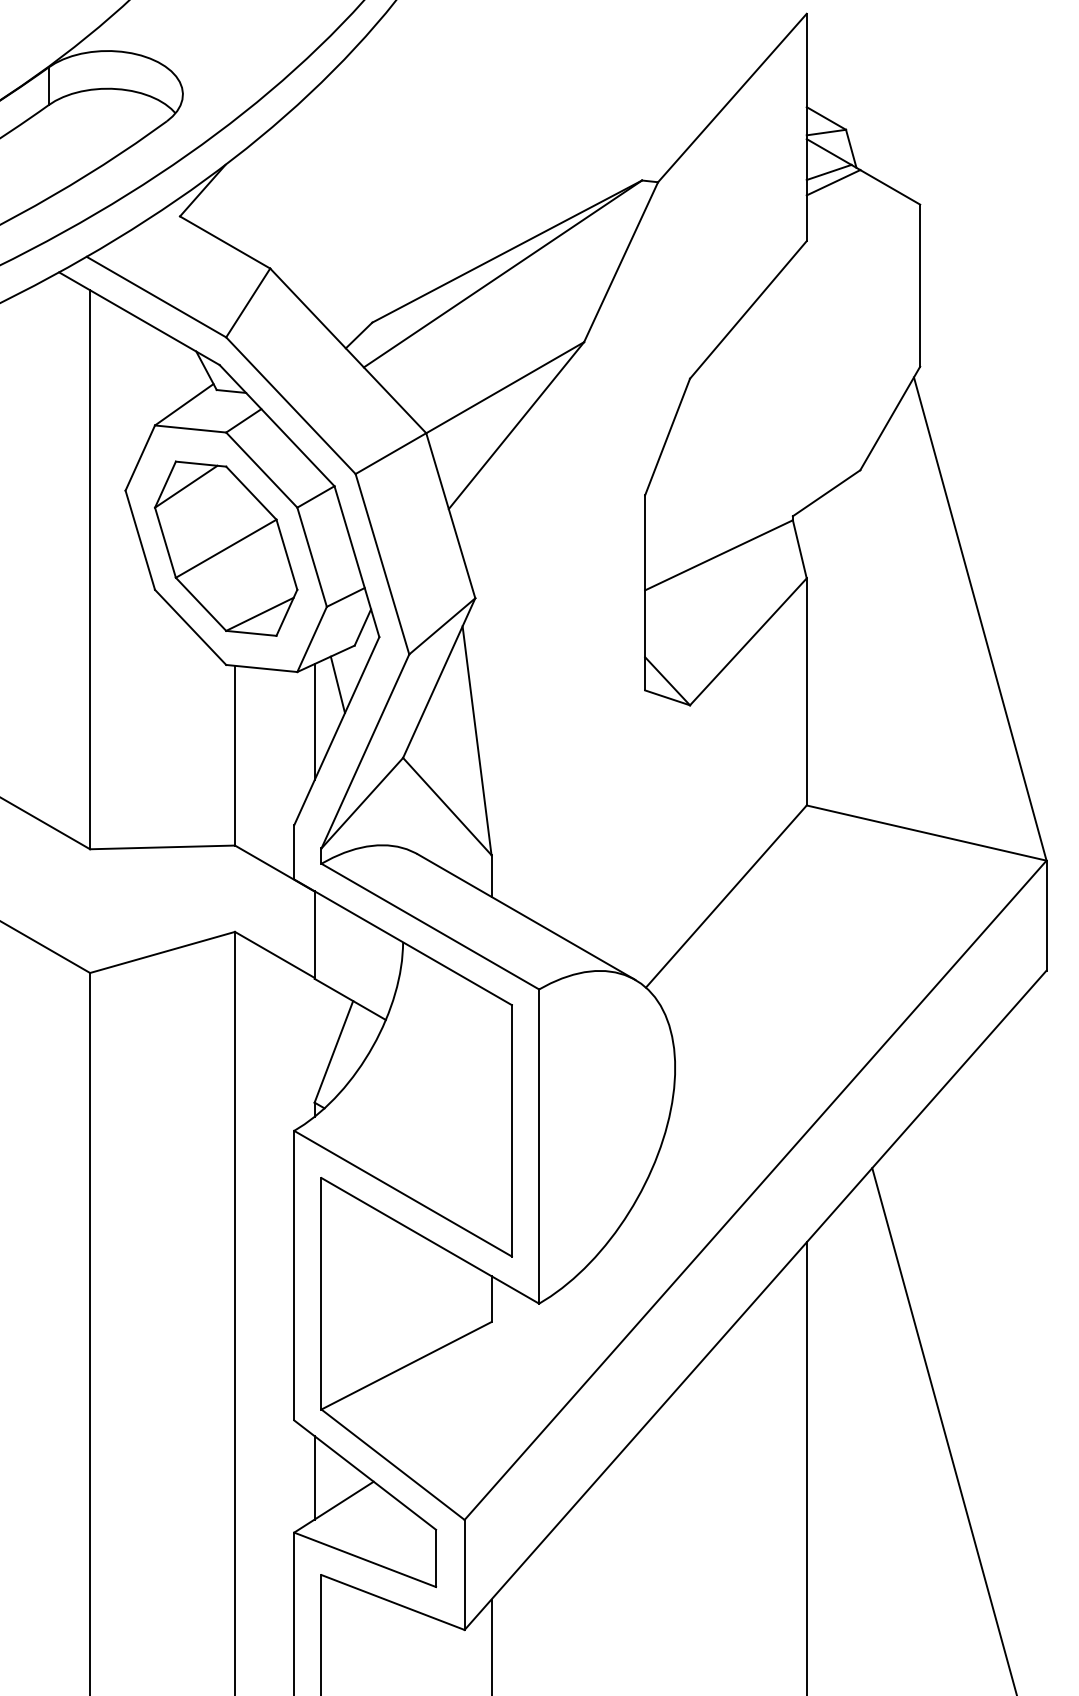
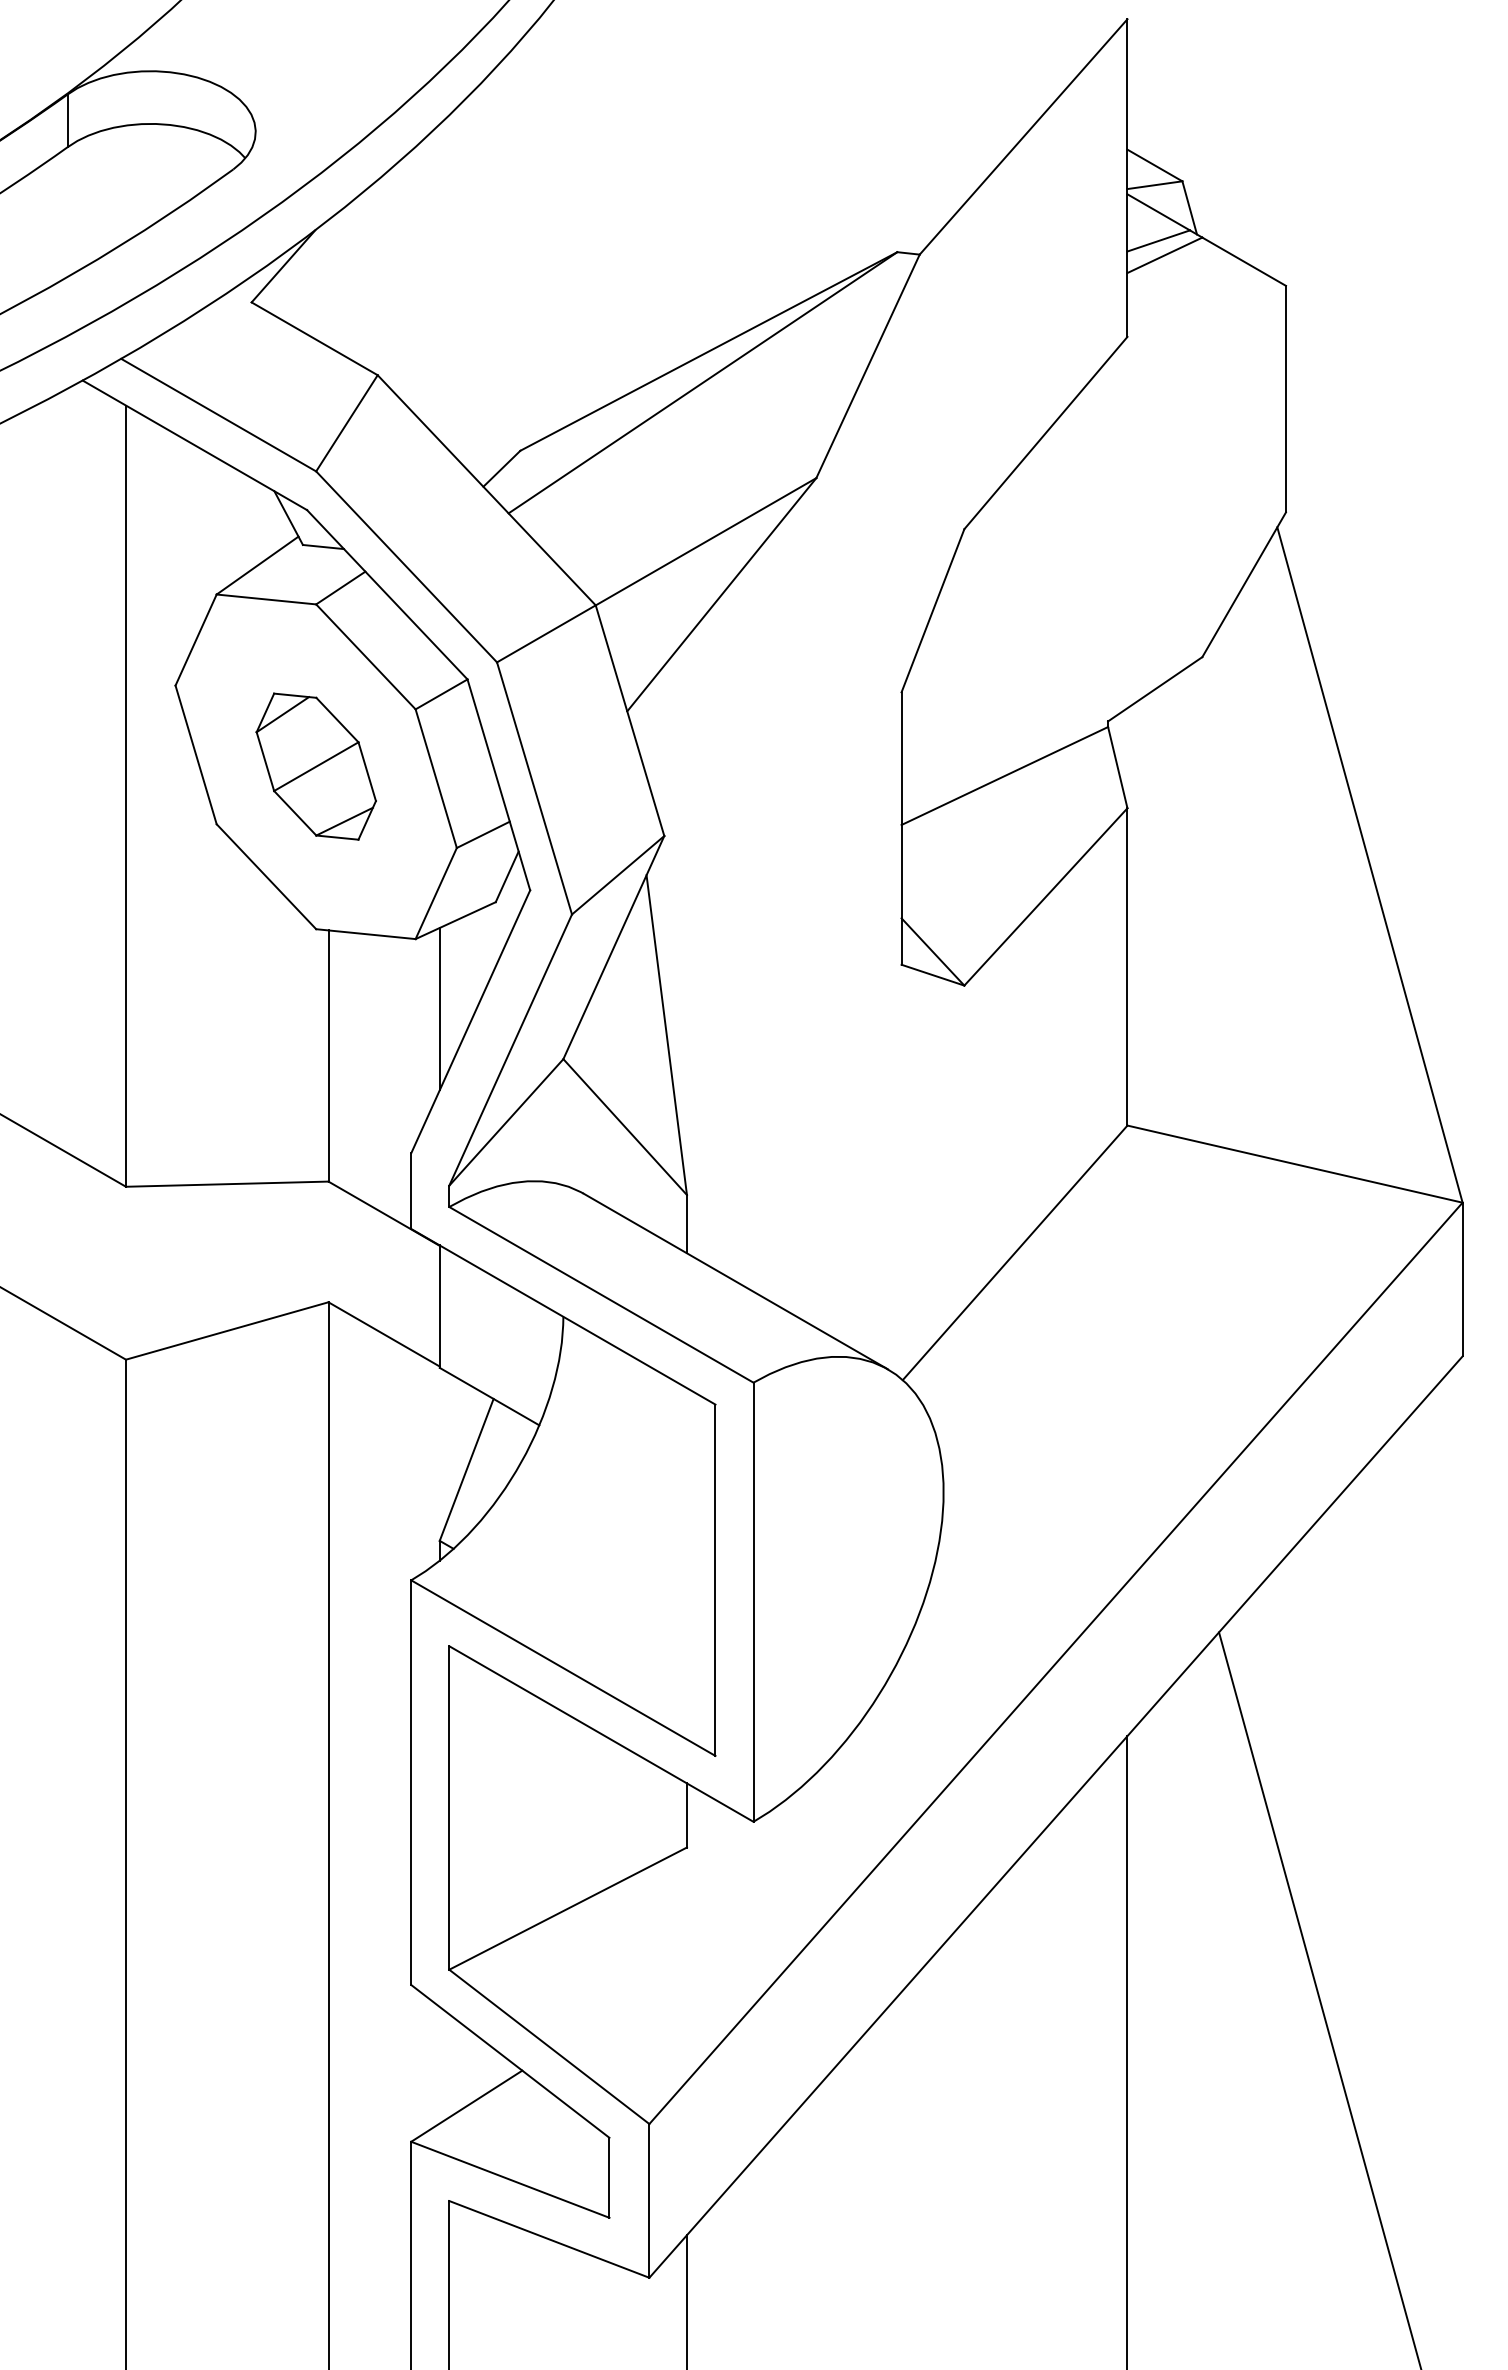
part: (226, 548) -> (316, 766), size x0.6
line: (337, 684) -> (471, 956), removed
line: (314, 1477) -> (439, 2064), removed

